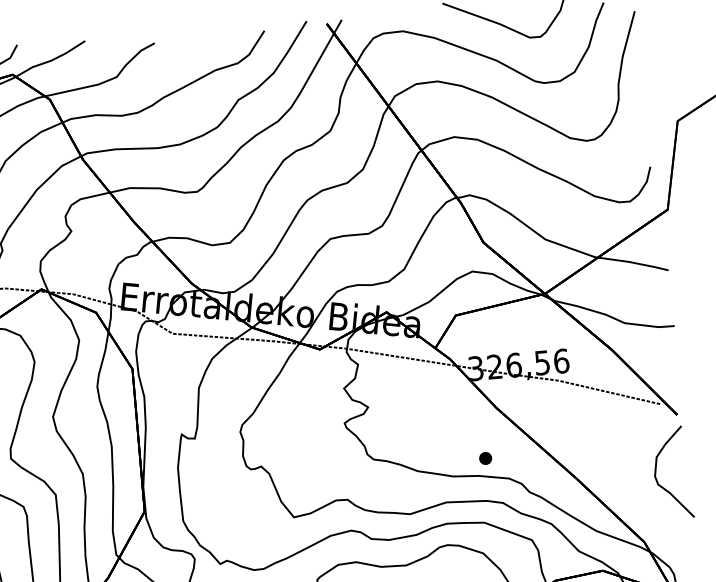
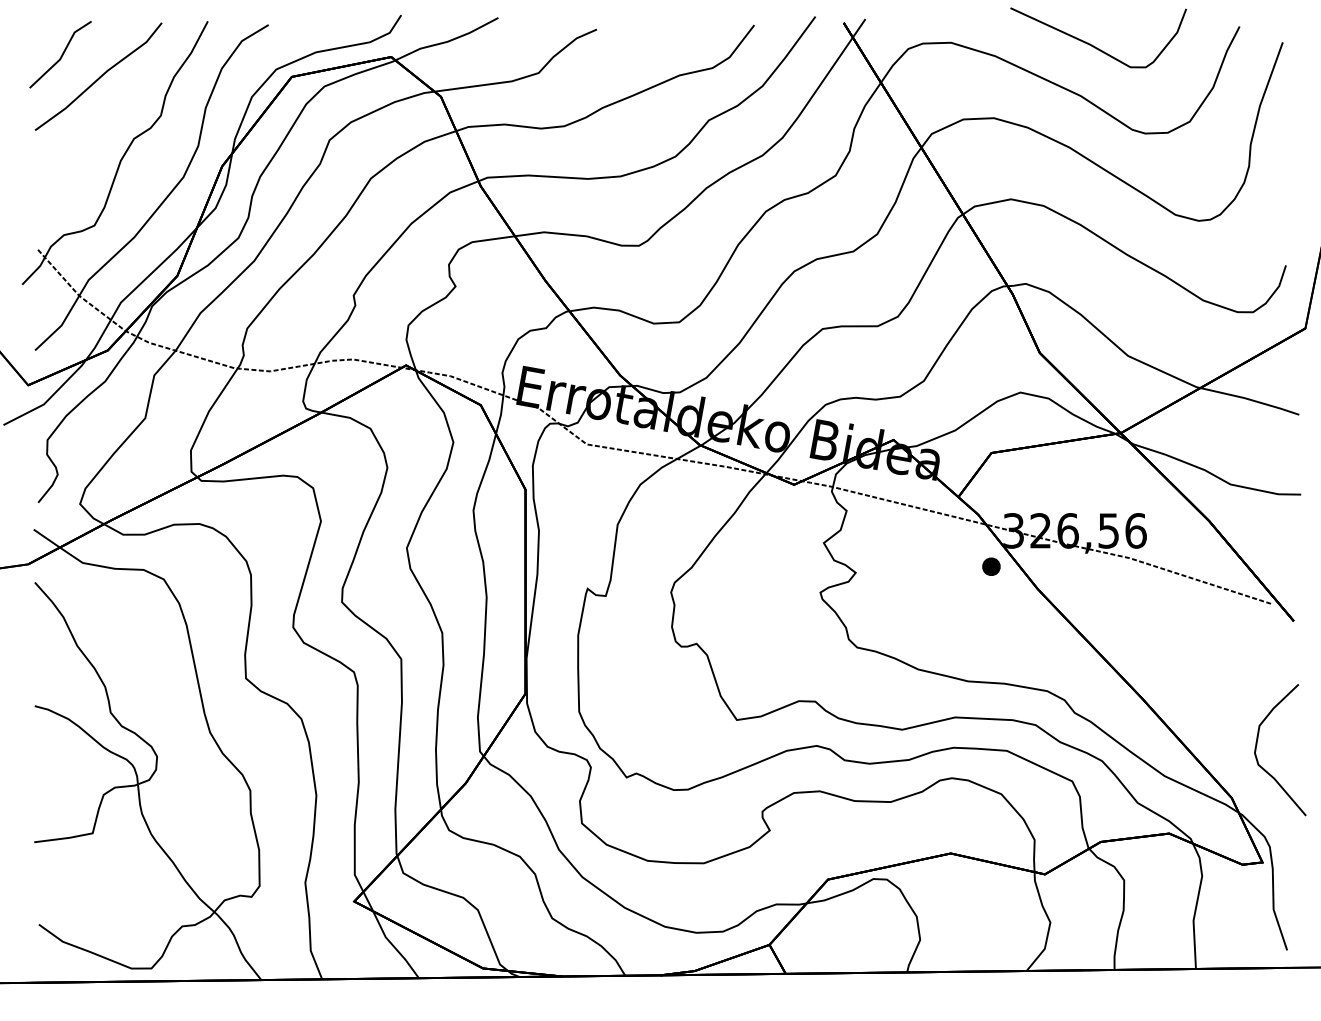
part: (485, 458) -> (991, 566), moved
curve: (656, 471) -> (1257, 745), moved

